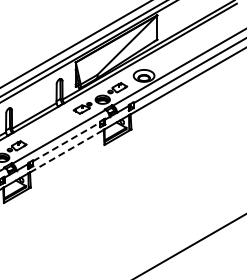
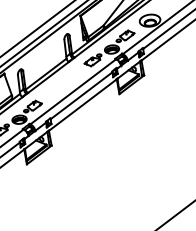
line: (66, 141) -> (81, 95), dashed -> solid
line: (66, 151) -> (82, 105), dashed -> solid

